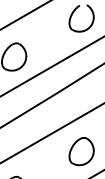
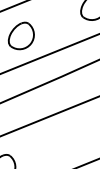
part: (81, 151) -> (75, 138), removed

